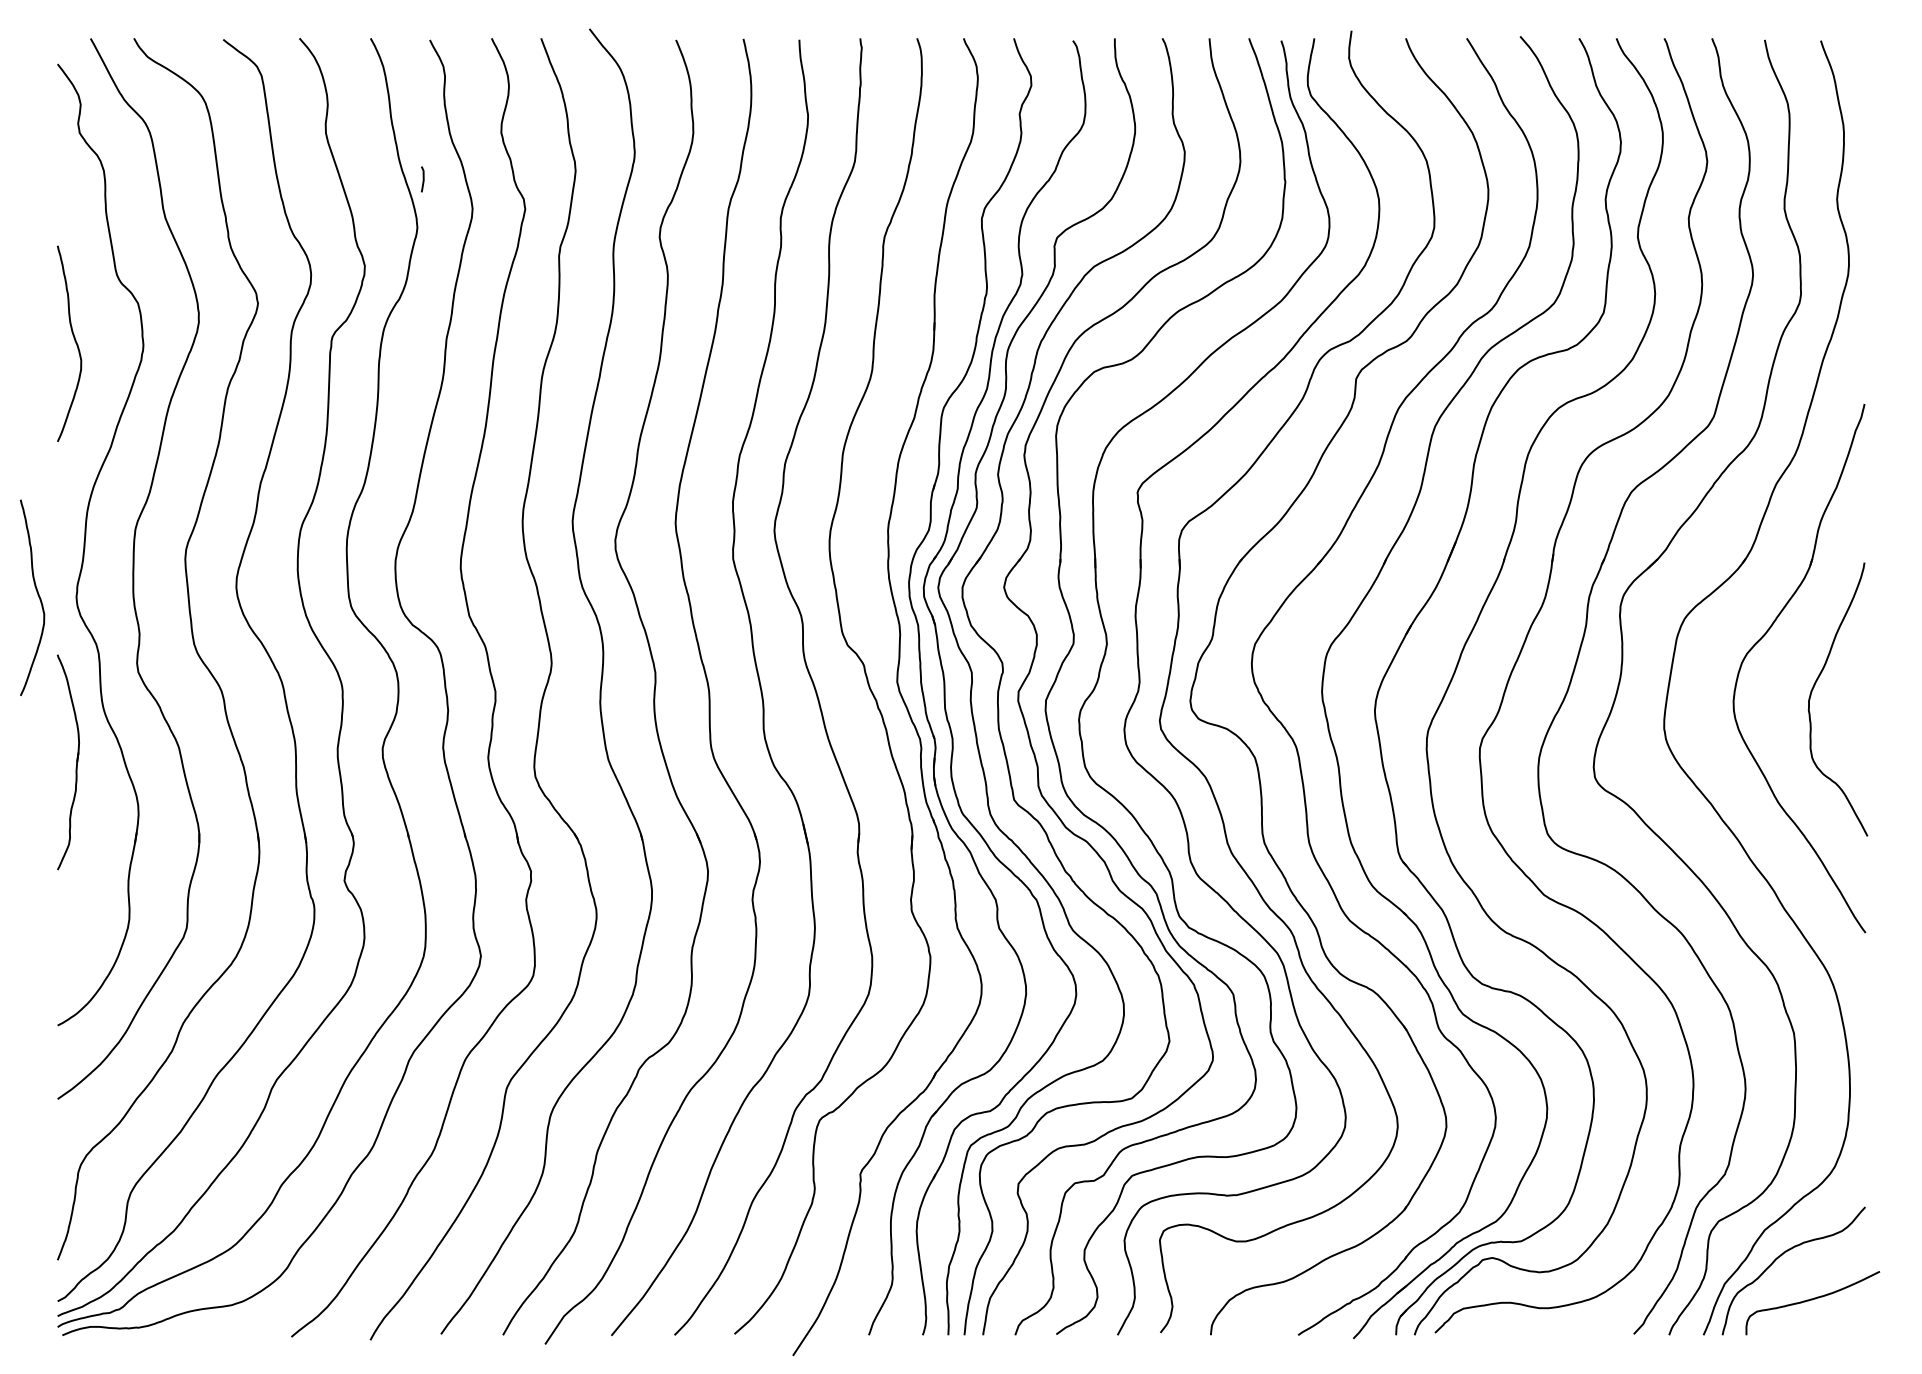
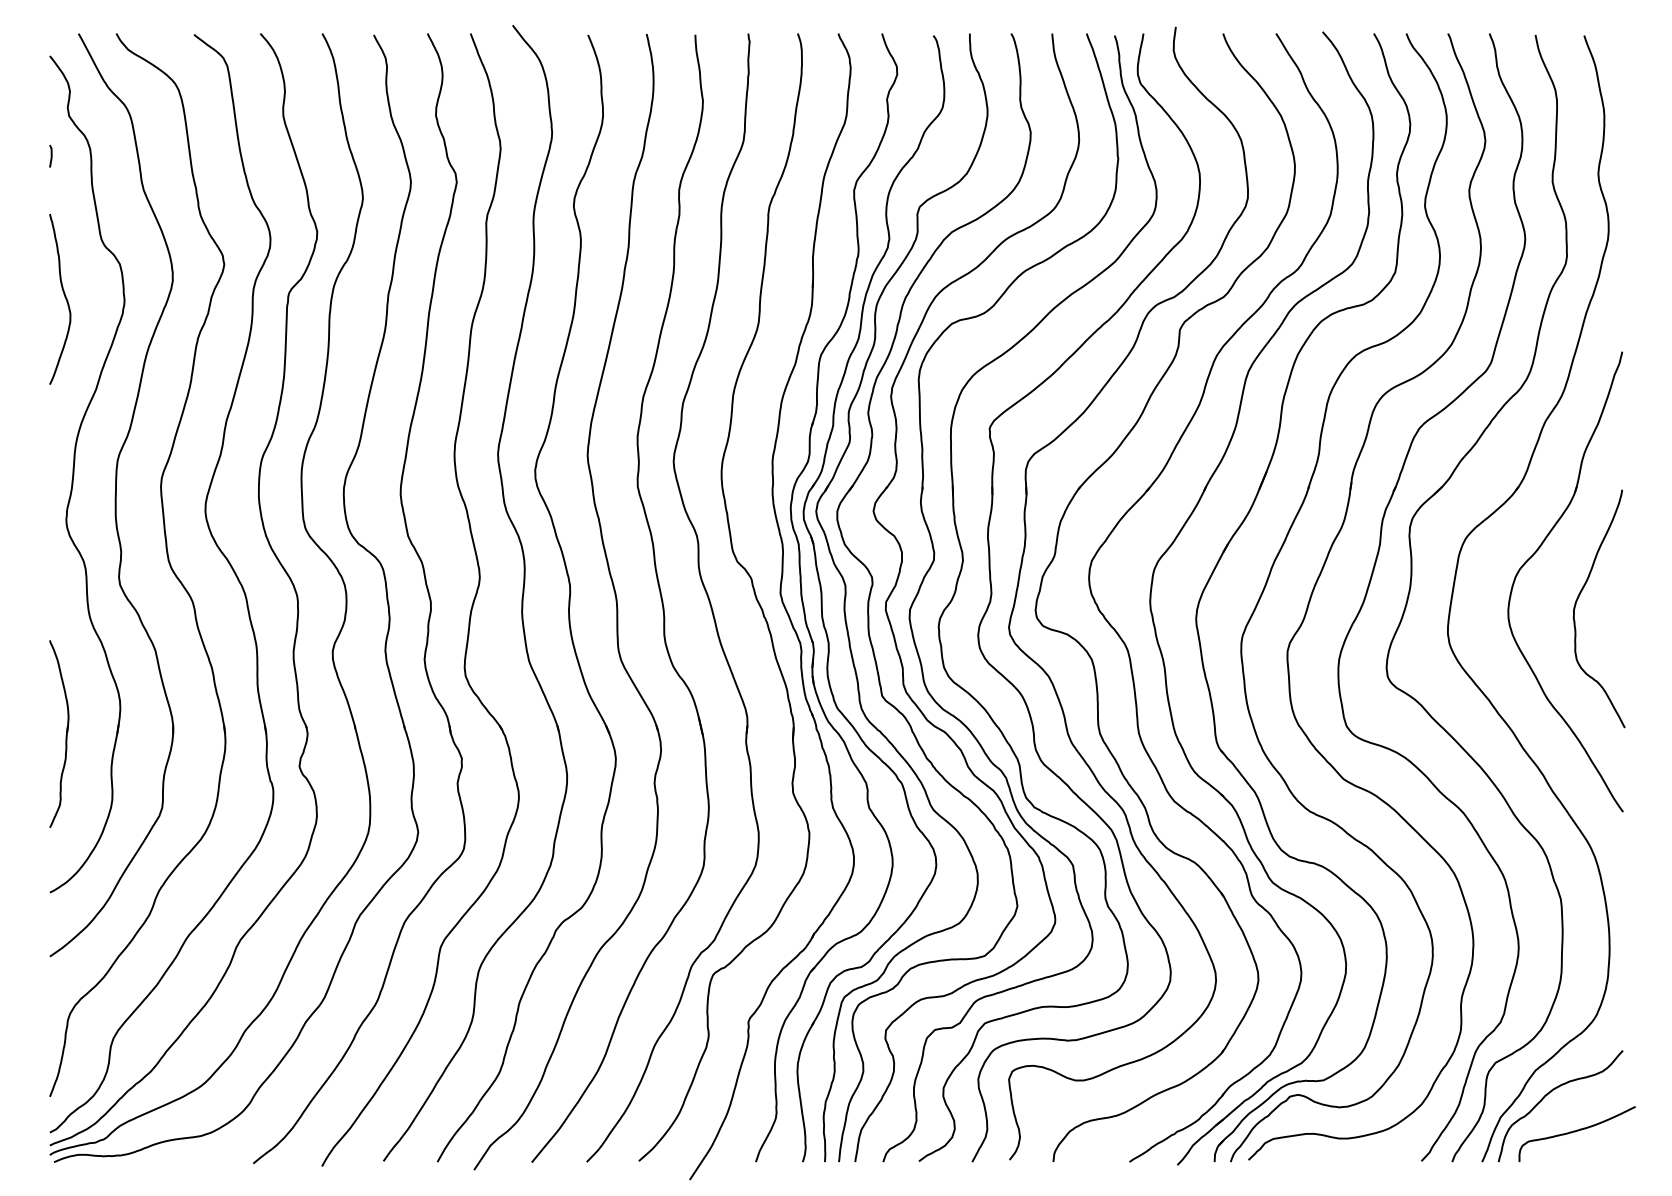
line: (422, 179) -> (50, 156), moved
curve: (37, 595) -> (32, 518), removed
part: (76, 762) -> (66, 734), moved

